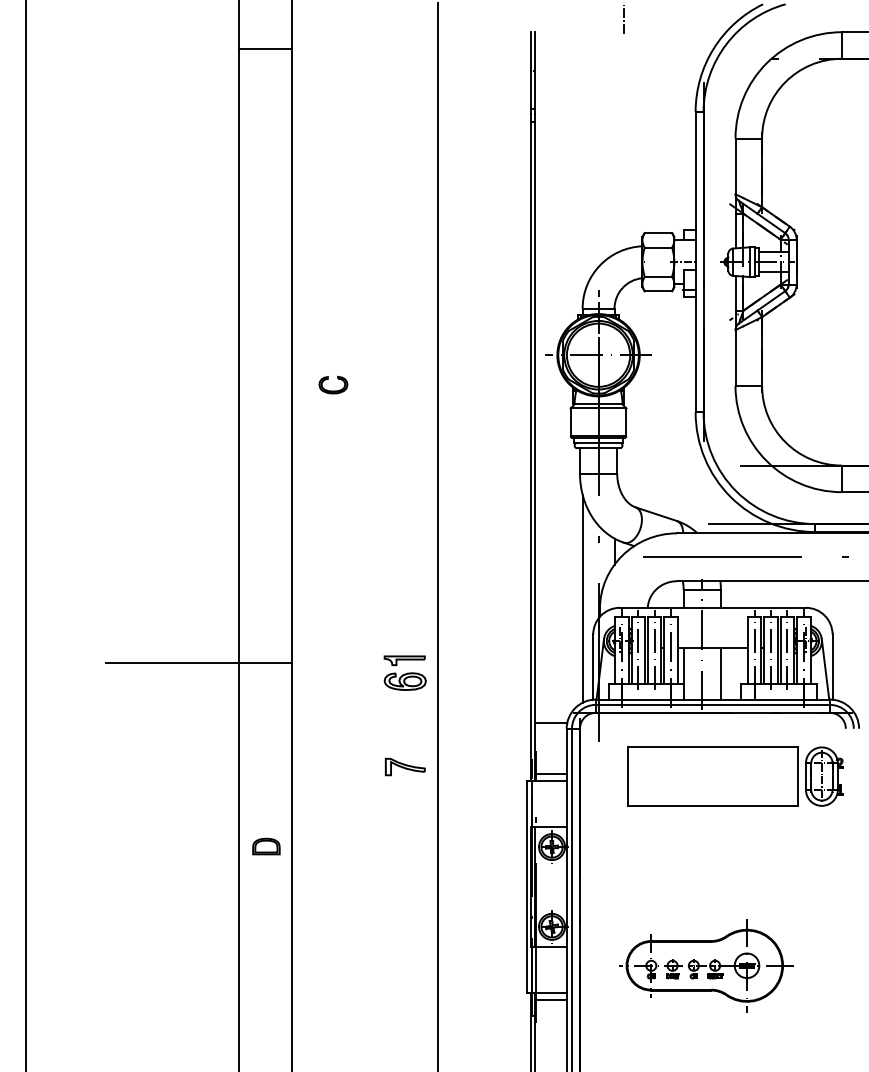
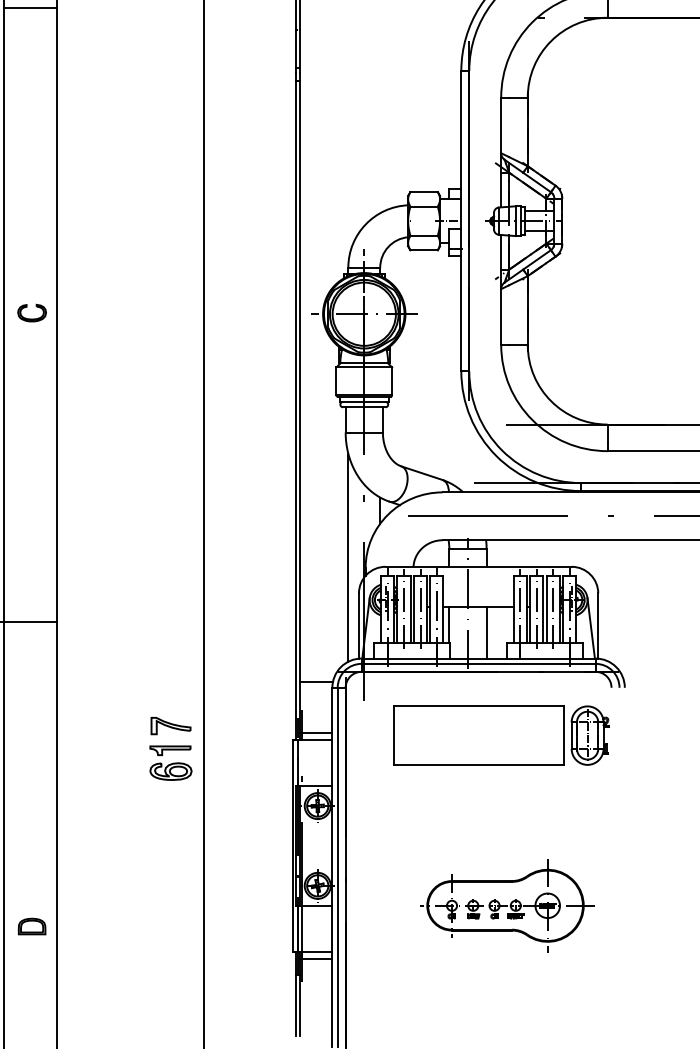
part: (333, 384) -> (32, 312), moved
part: (404, 672) -> (170, 762), moved
part: (266, 846) -> (32, 926), moved
part: (706, 965) -> (507, 905), moved

